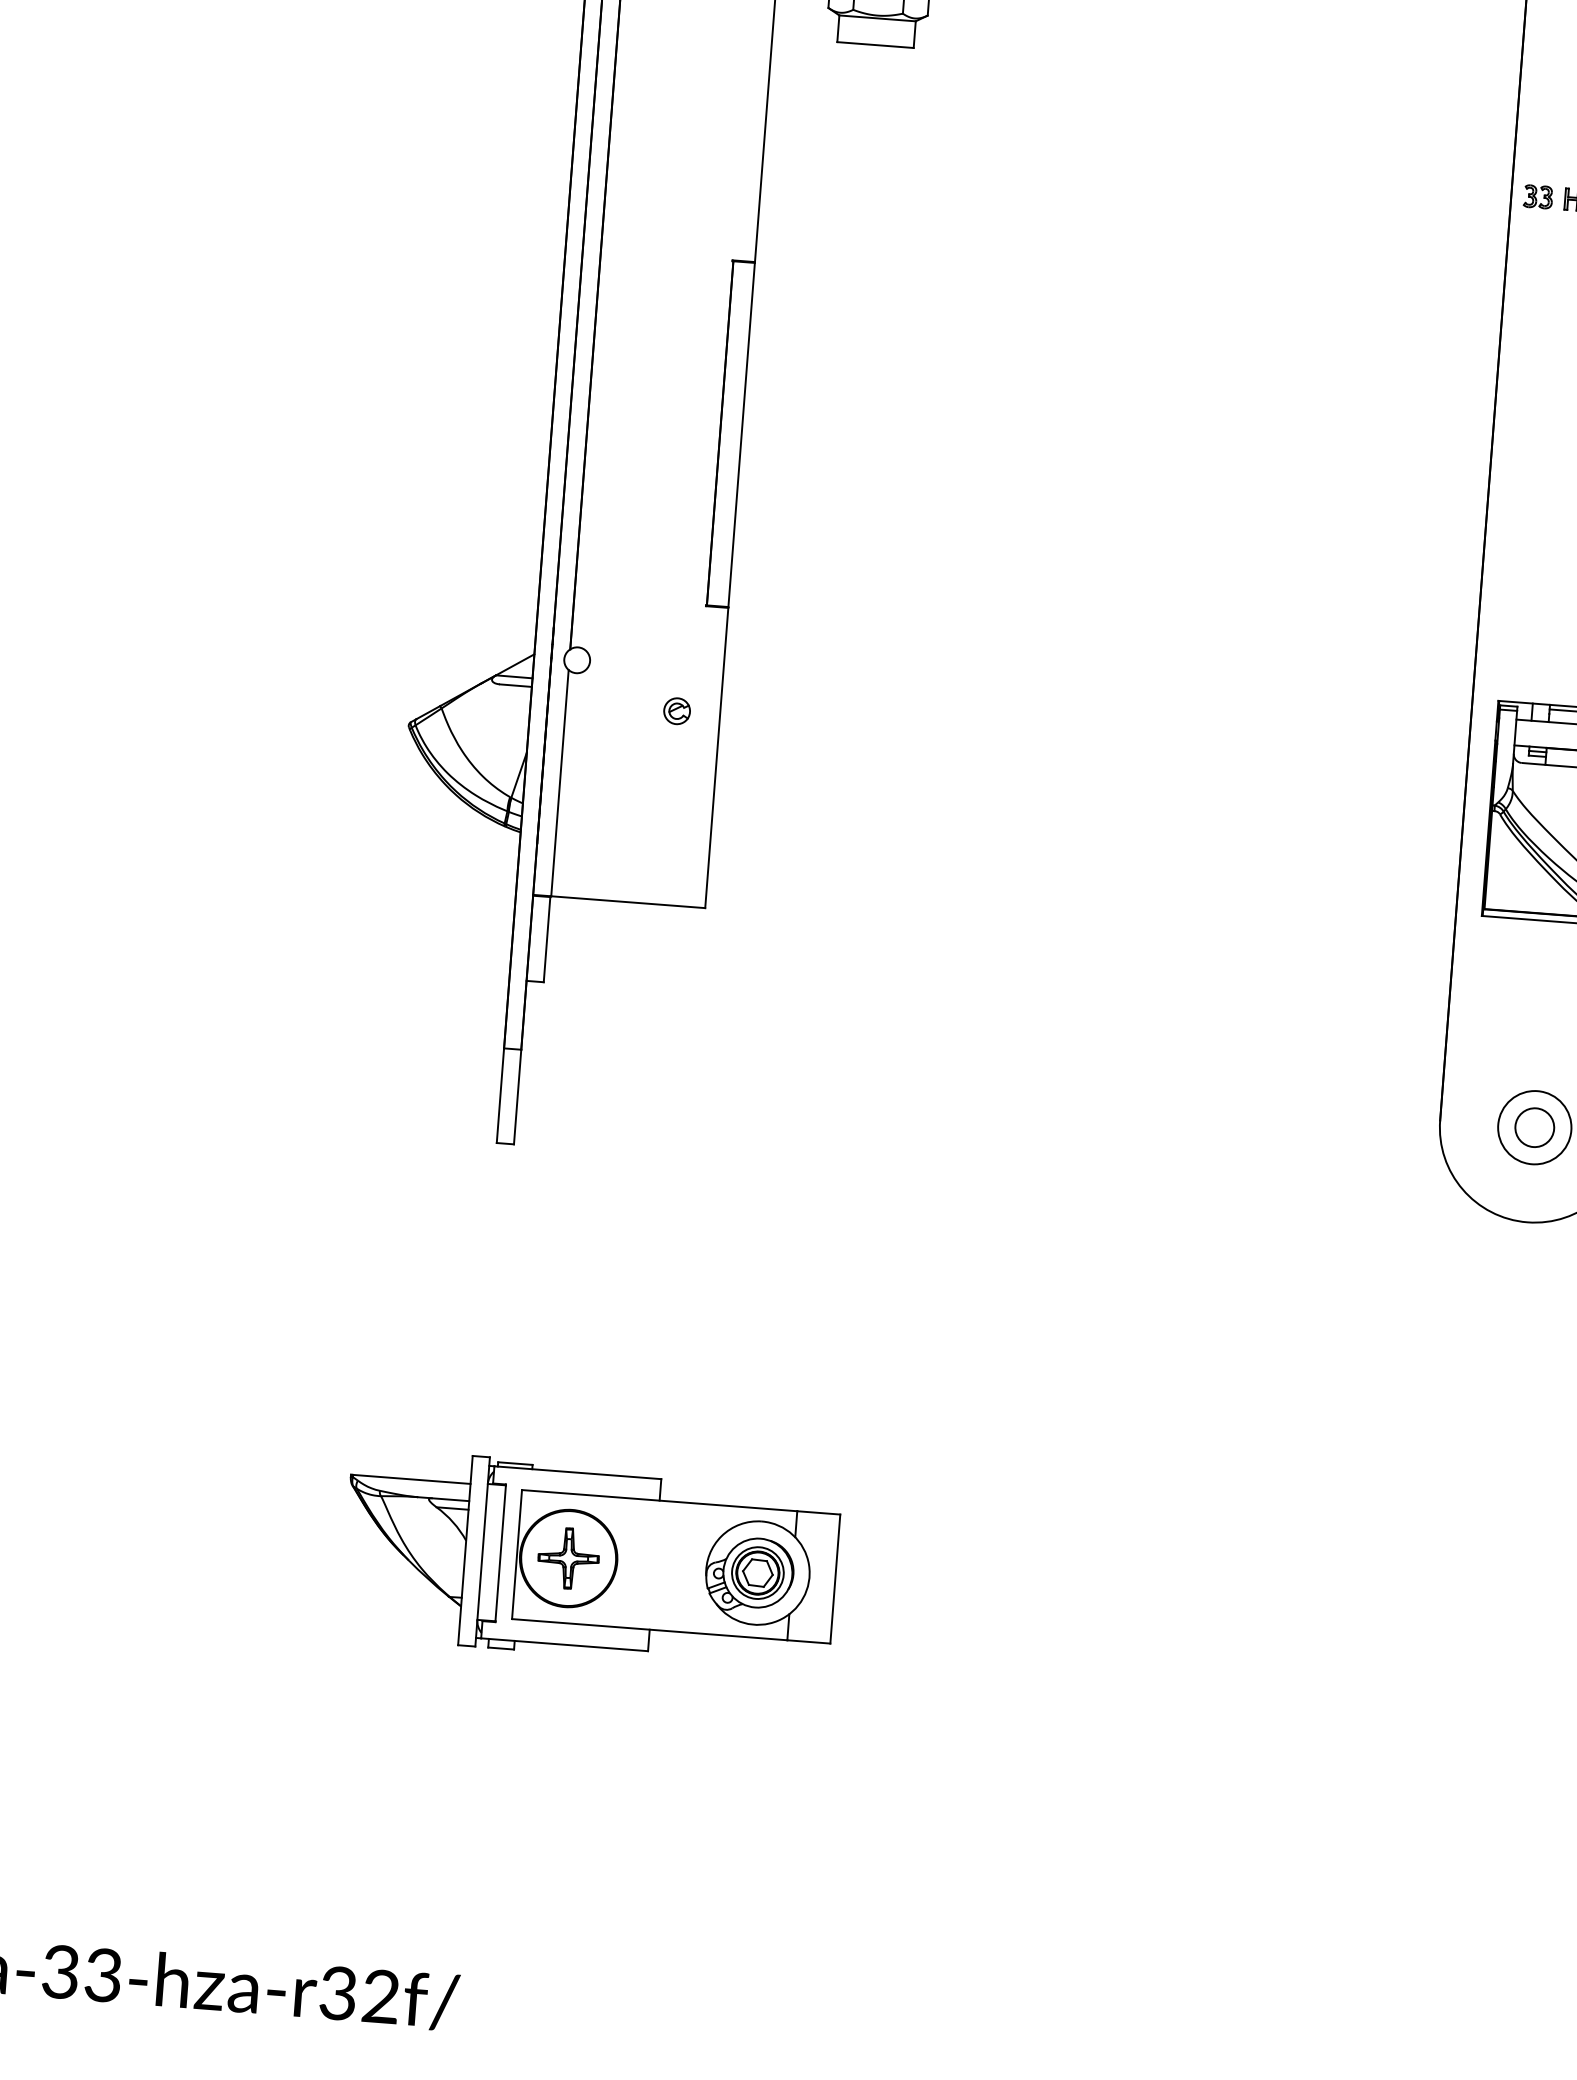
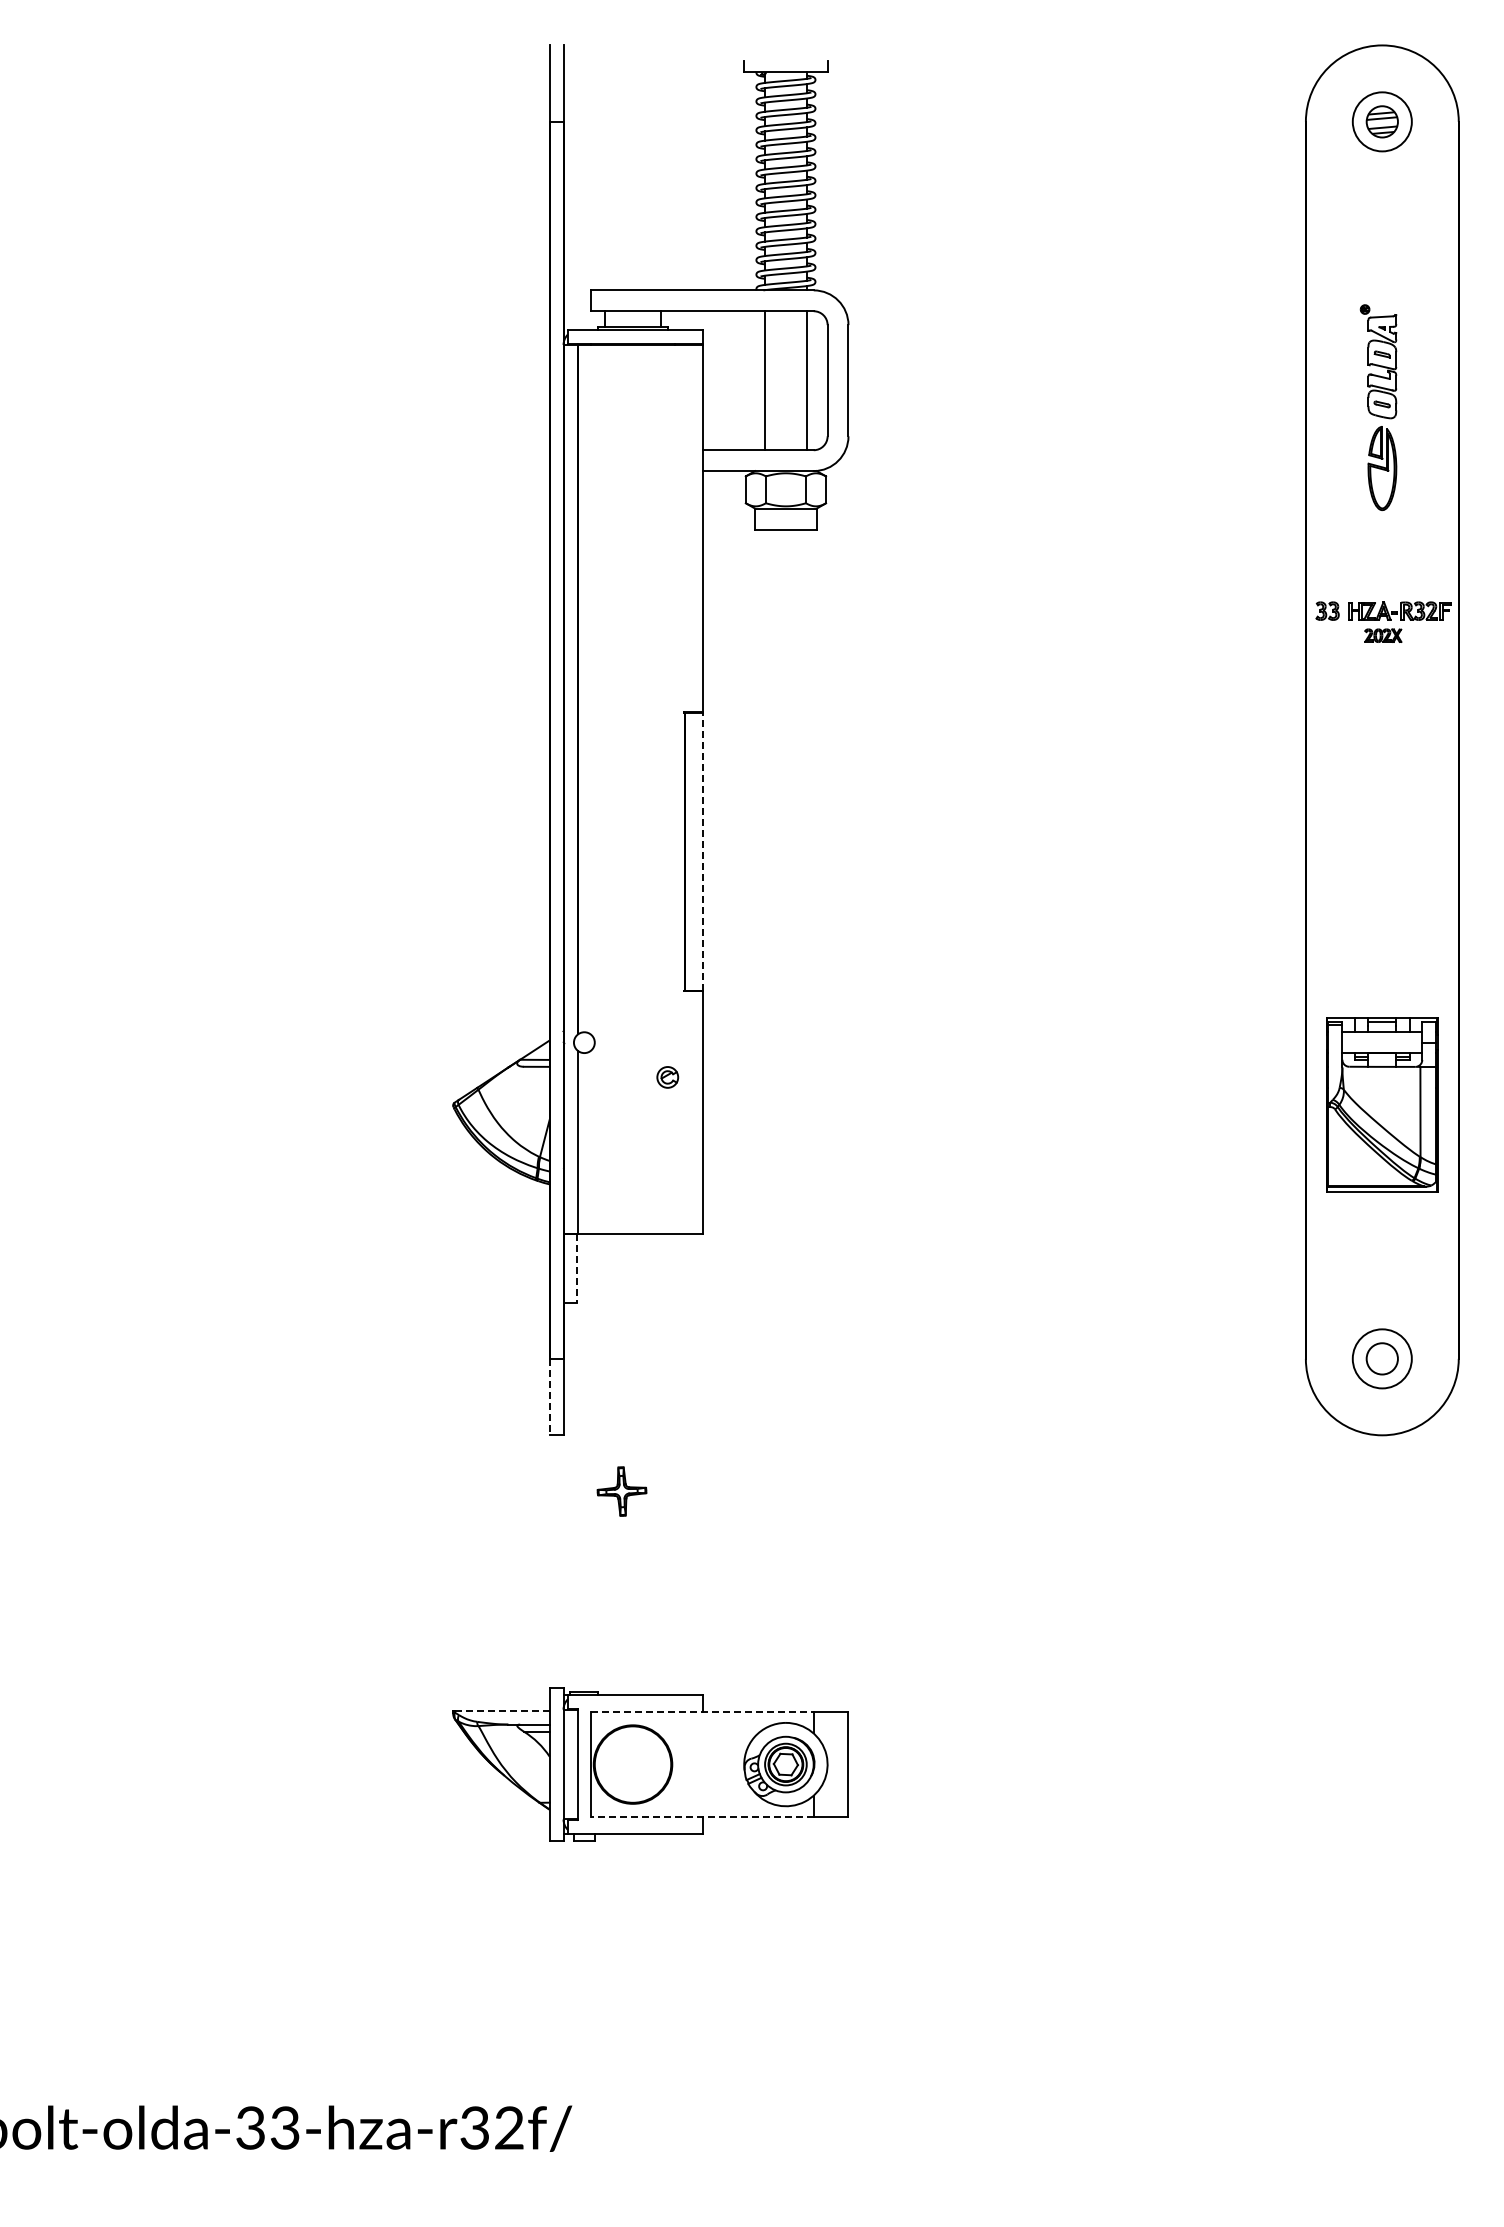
line: (741, 434) -> (702, 851), solid -> dashed
line: (547, 940) -> (577, 1269), solid -> dashed
line: (500, 1096) -> (549, 1397), solid -> dashed
line: (410, 1479) -> (501, 1710), solid -> dashed
line: (660, 1500) -> (703, 1712), solid -> dashed
part: (568, 1558) -> (621, 1491), moved
line: (649, 1629) -> (702, 1816), solid -> dashed

